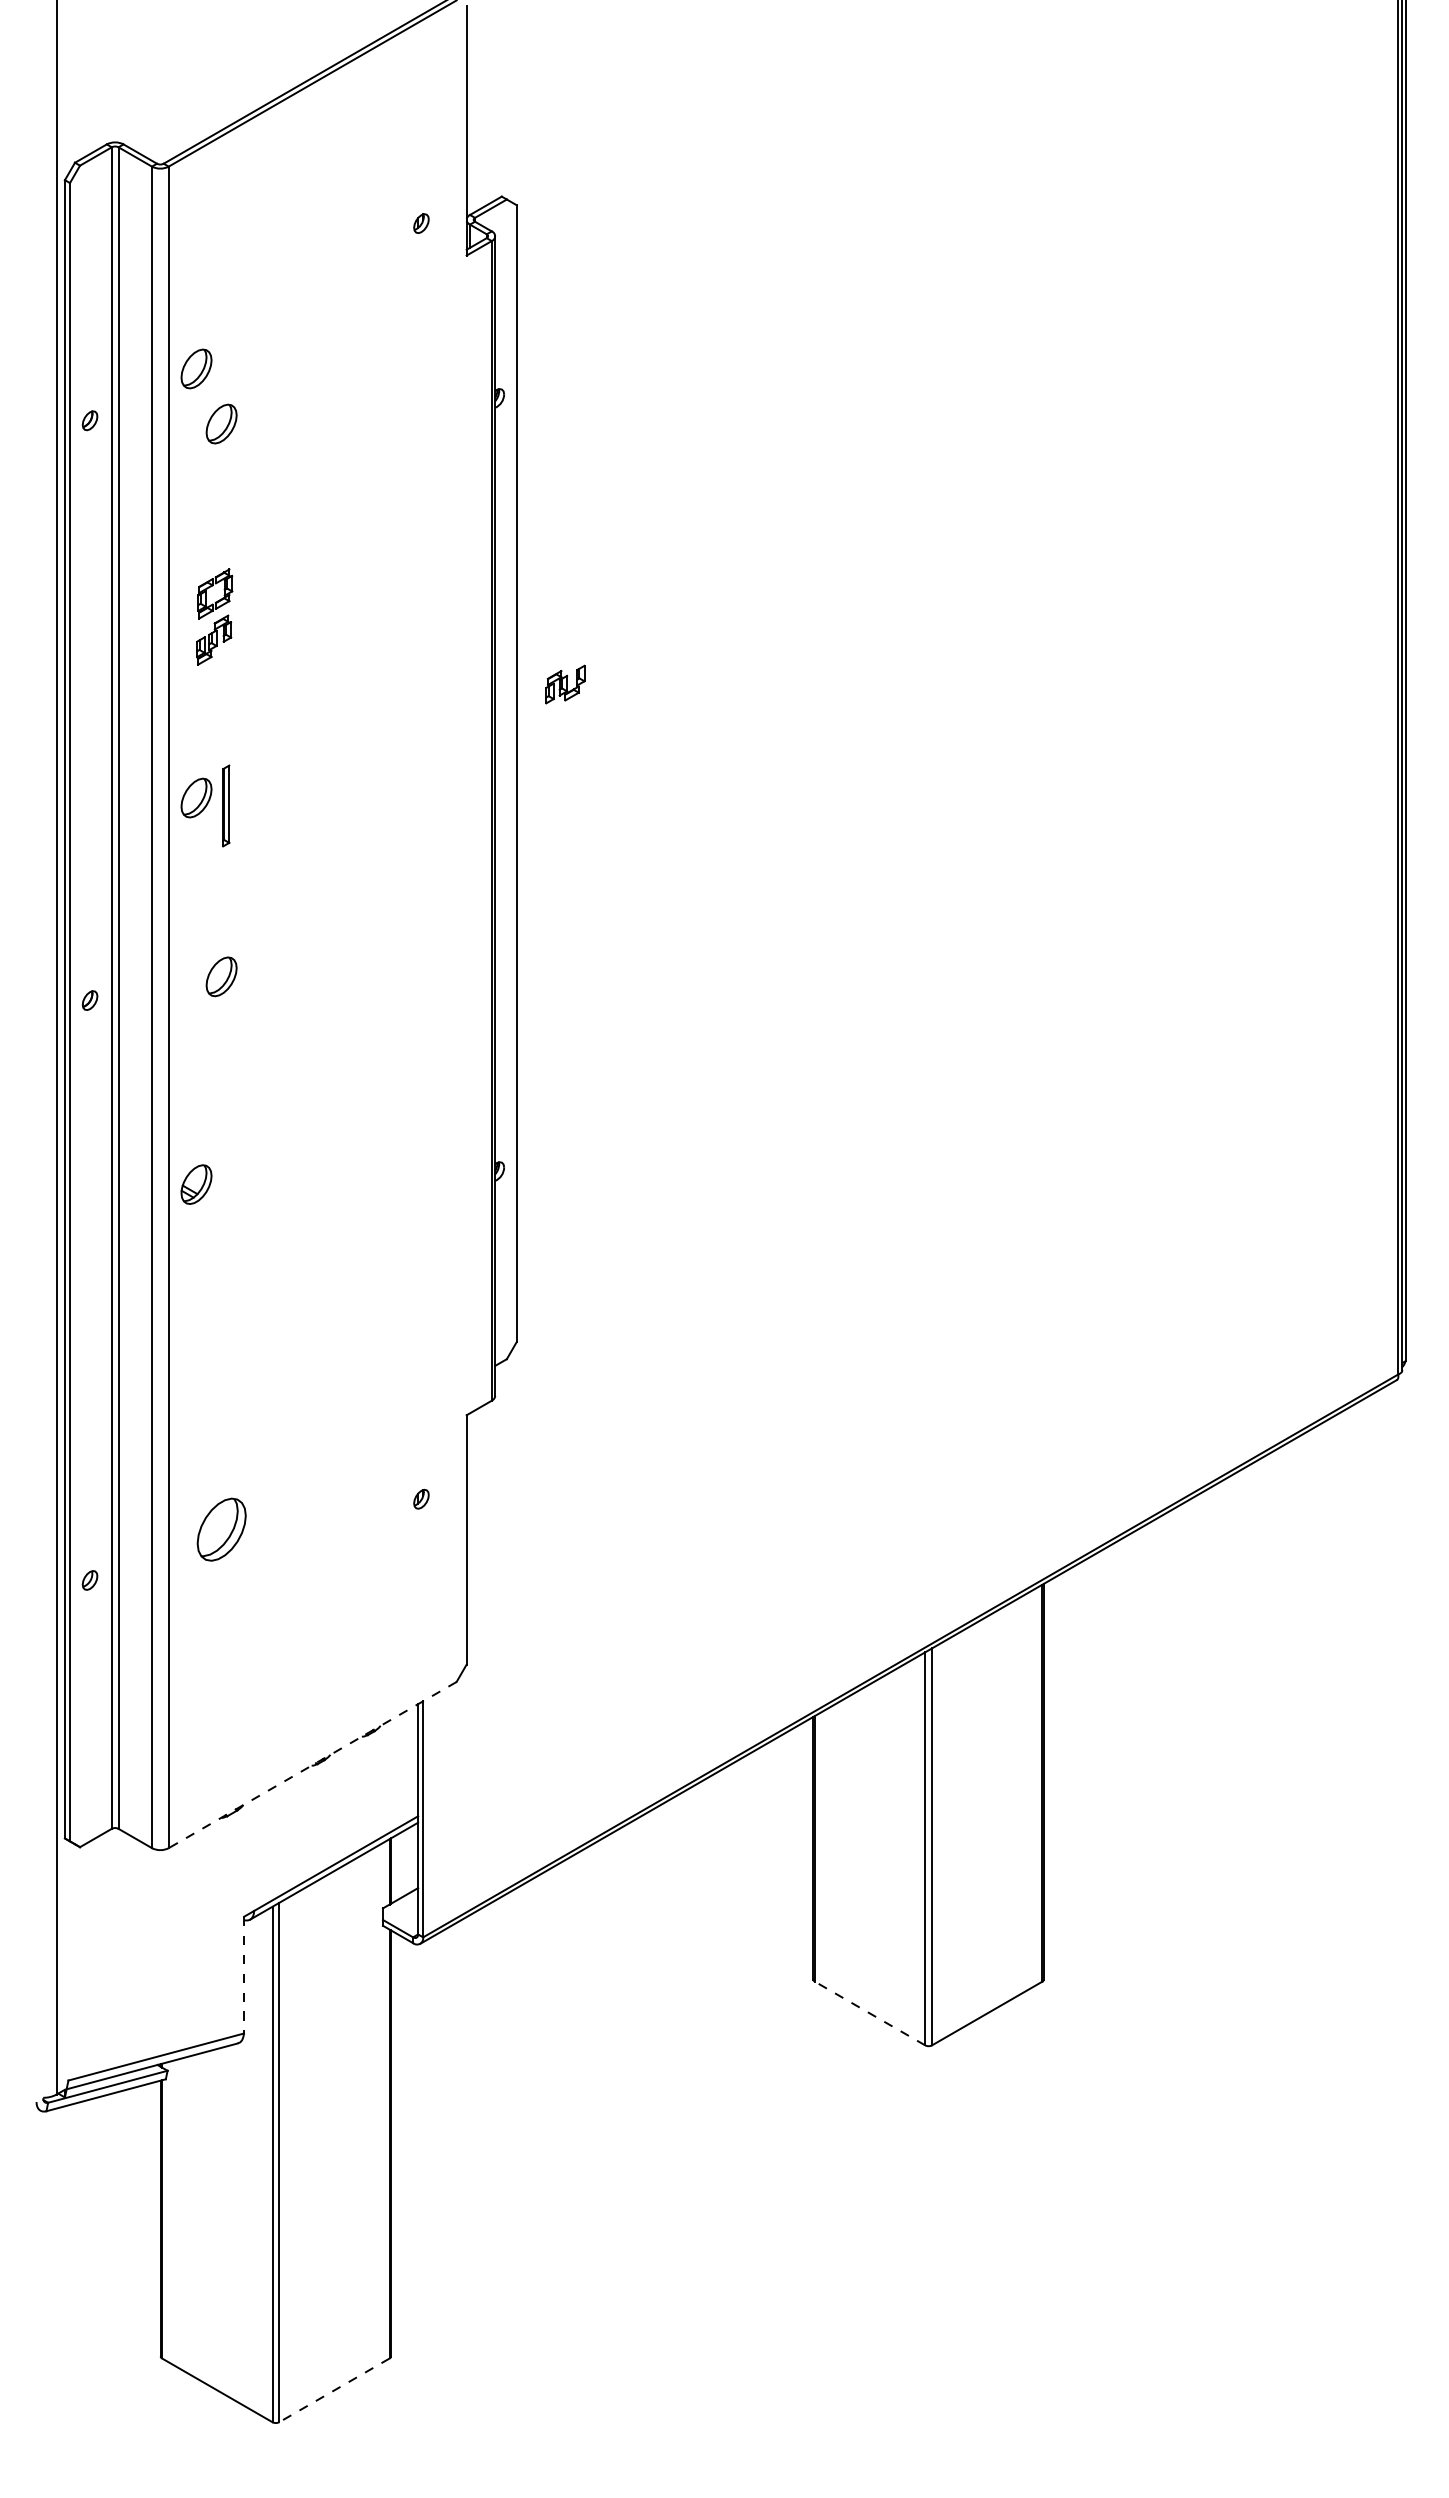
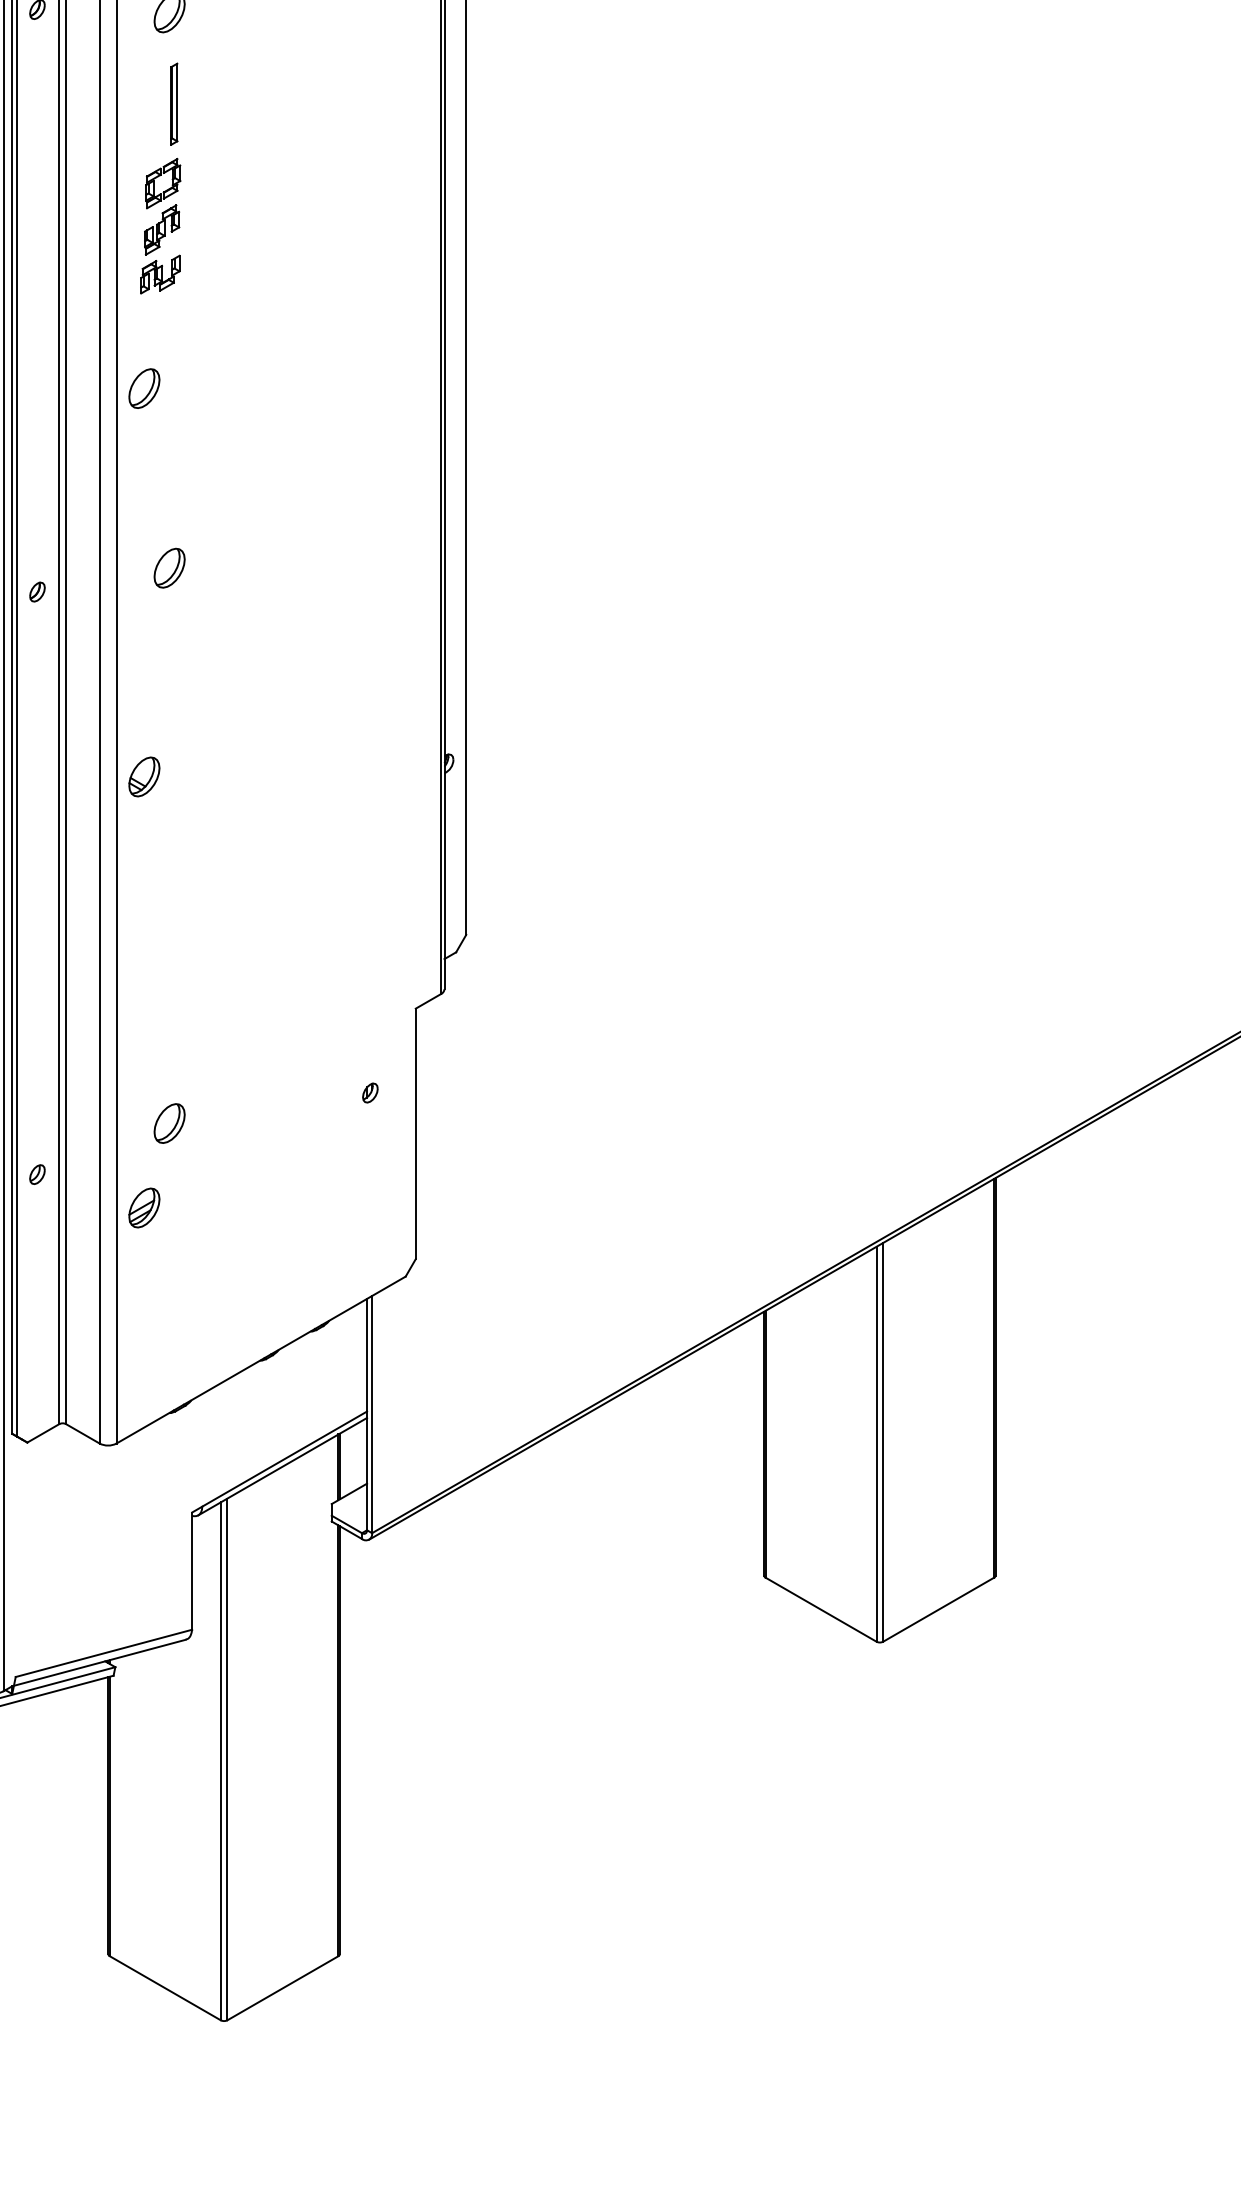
part: (565, 684) -> (160, 274), moved
part: (226, 805) -> (174, 103), moved
part: (221, 1529) -> (169, 1123), size x0.62
part: (196, 1613) -> (144, 1207), added
line: (312, 1765) -> (260, 1360), dashed -> solid
line: (244, 1975) -> (192, 1571), dashed -> solid
line: (870, 2013) -> (821, 1609), dashed -> solid
line: (334, 2390) -> (283, 1988), dashed -> solid

